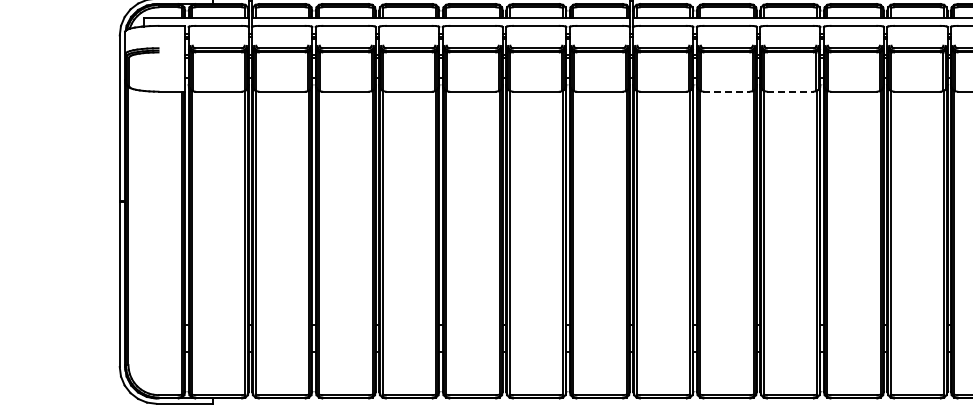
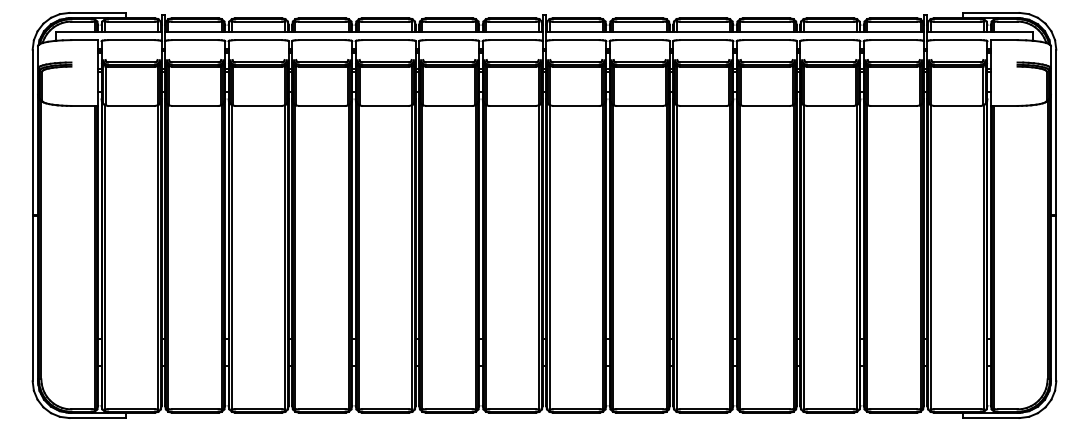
line: (727, 91) -> (640, 105), dashed -> solid
line: (790, 91) -> (703, 105), dashed -> solid

